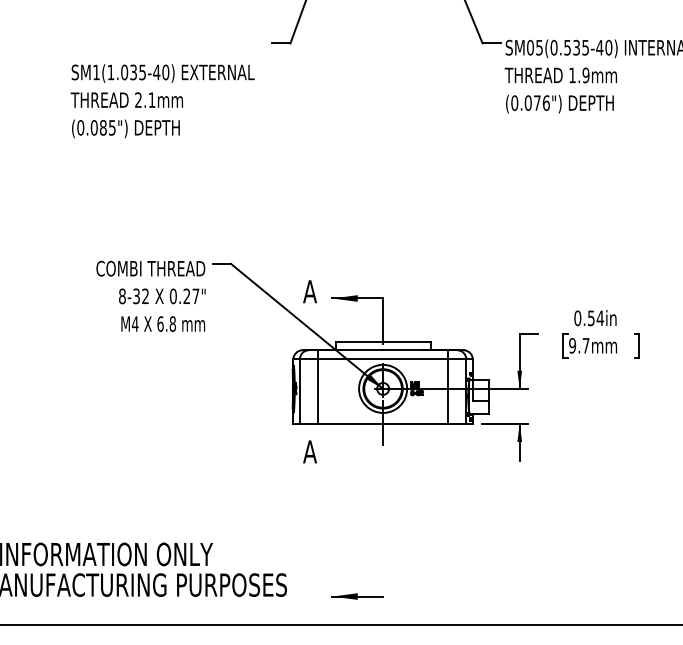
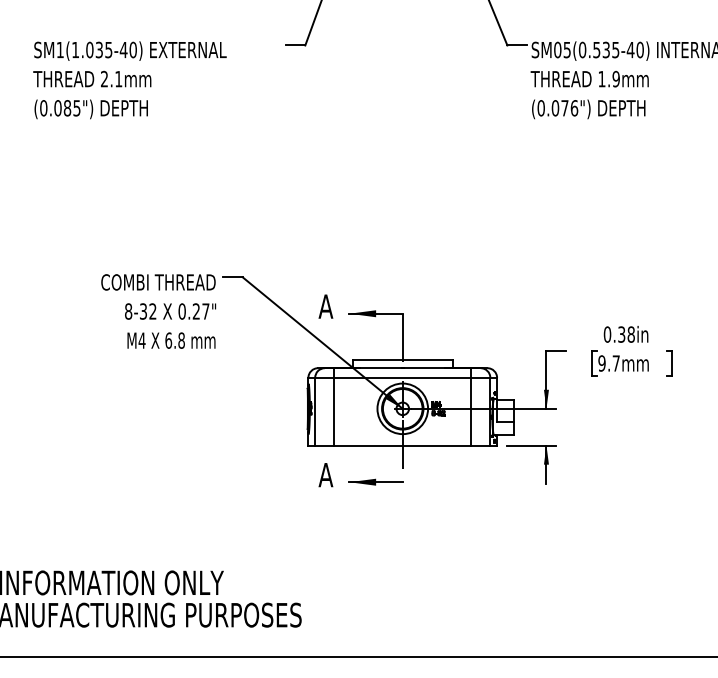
text: (162, 101) -> (129, 80), moved
text: (595, 318) -> (626, 334), 0.54in -> 0.38in
part: (357, 595) -> (375, 481), moved

